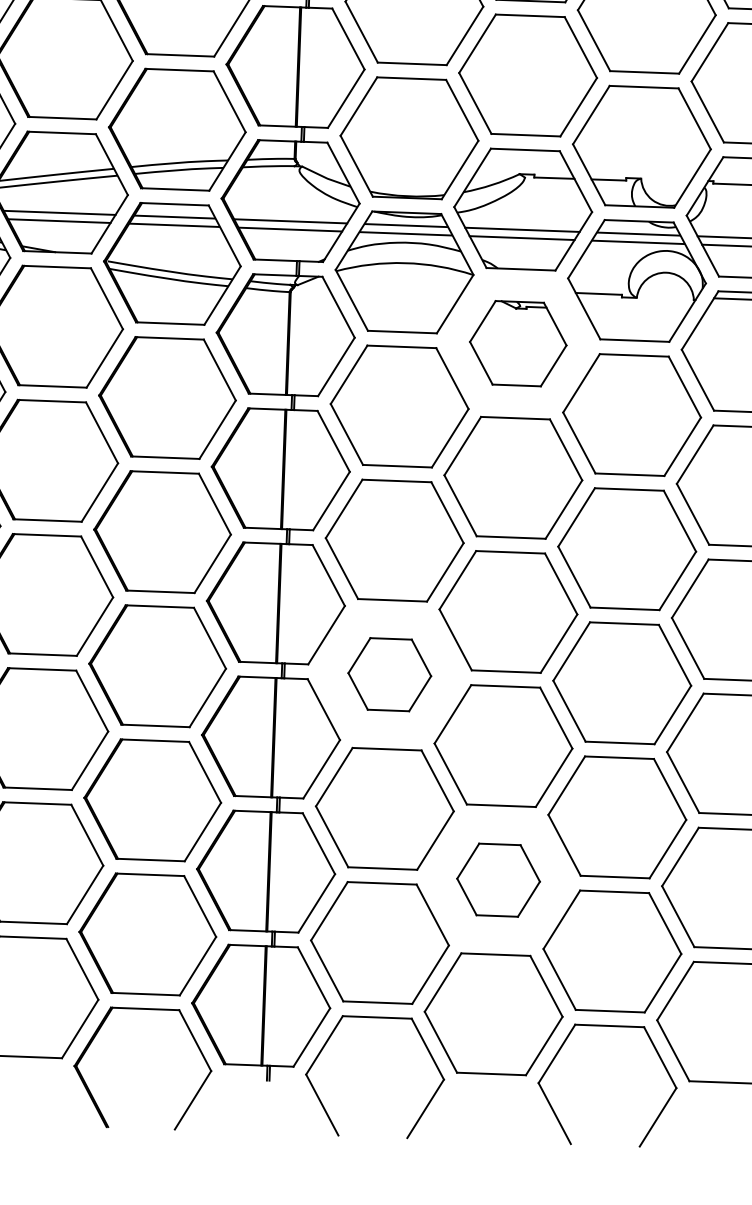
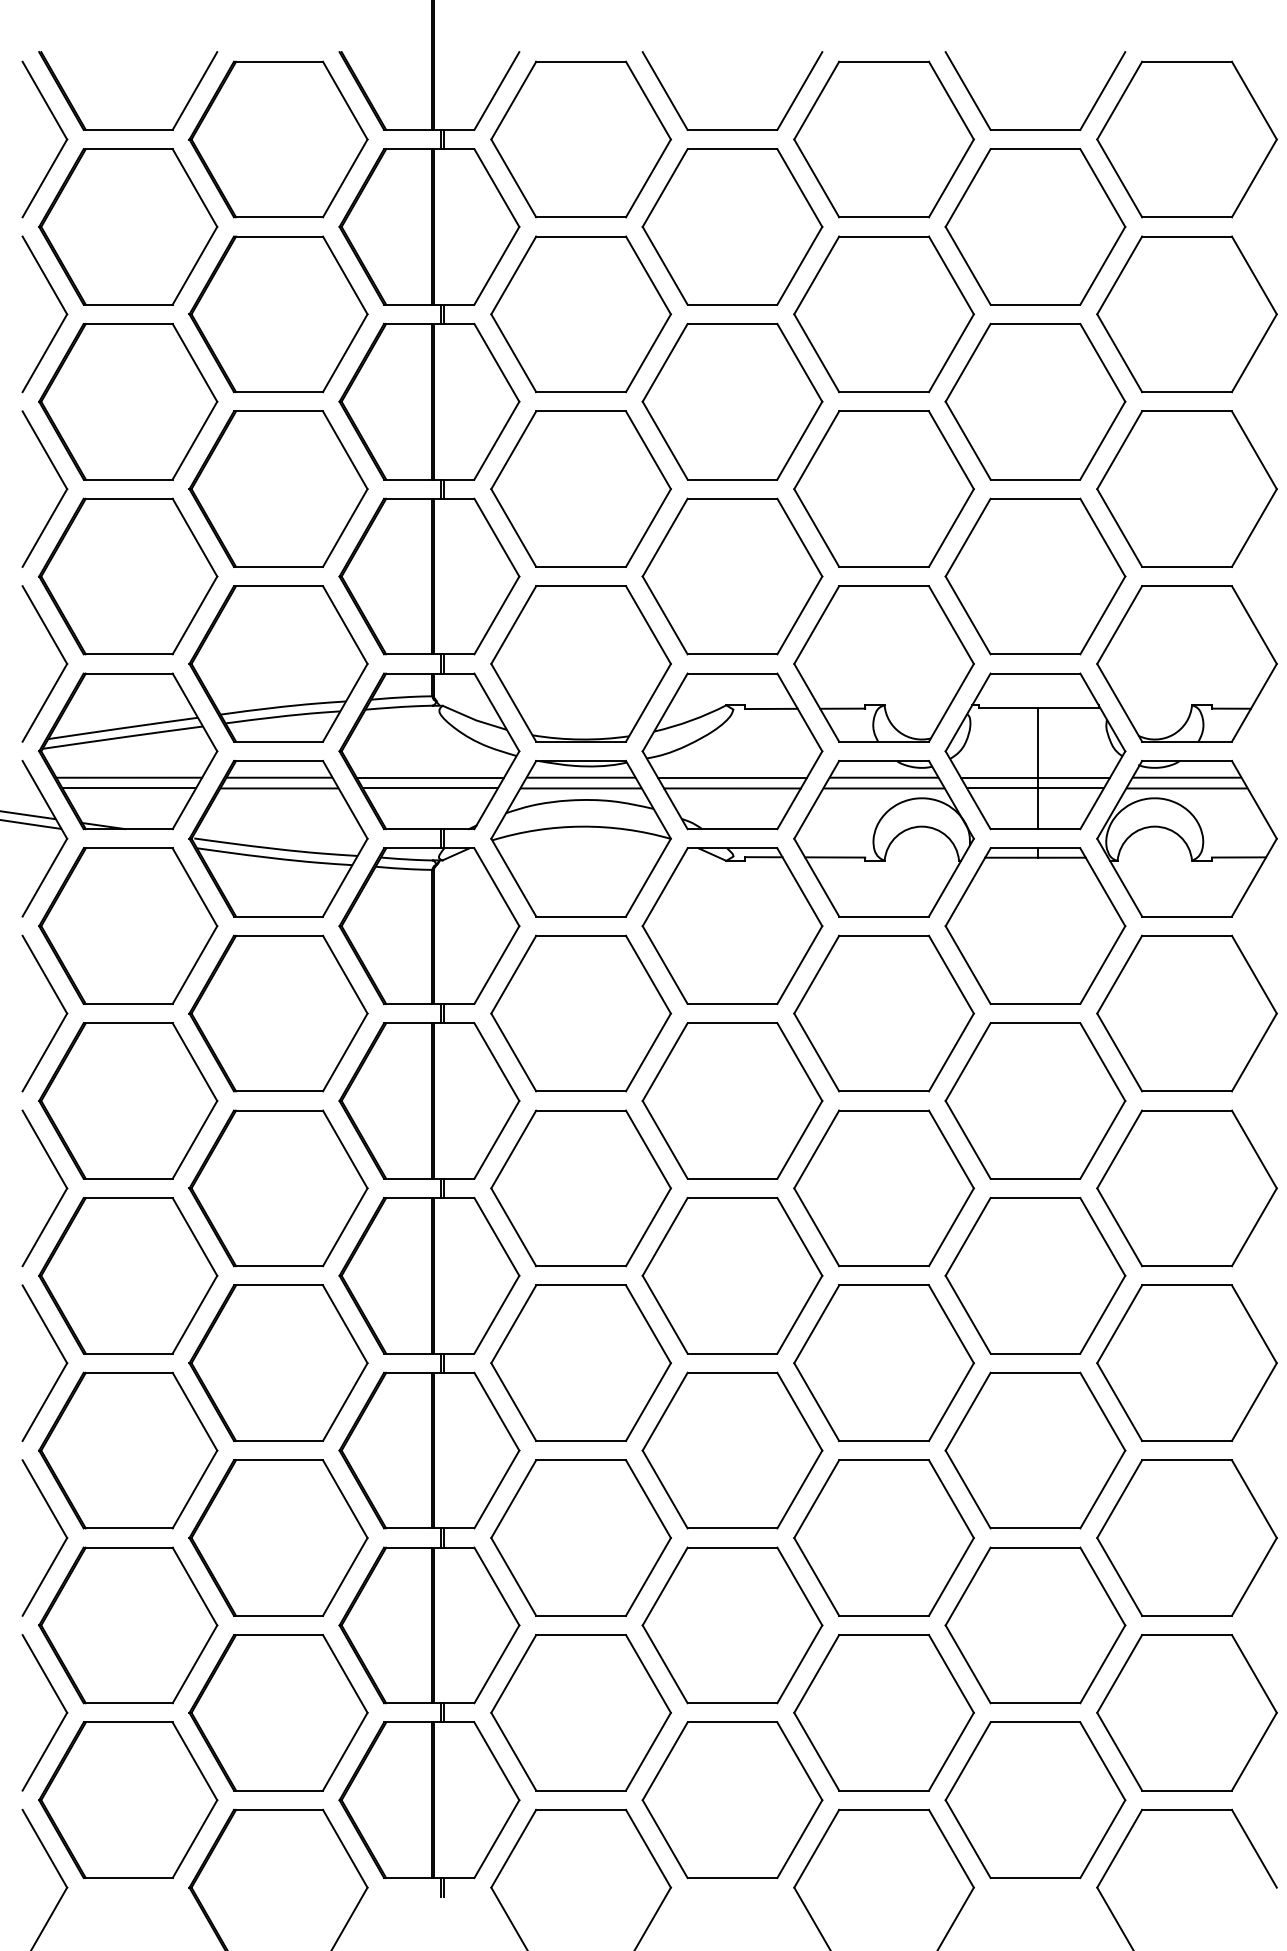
part: (518, 343) -> (732, 925), size x1.43
part: (389, 674) -> (580, 1362), size x1.67
part: (498, 880) -> (732, 1625), size x1.67

